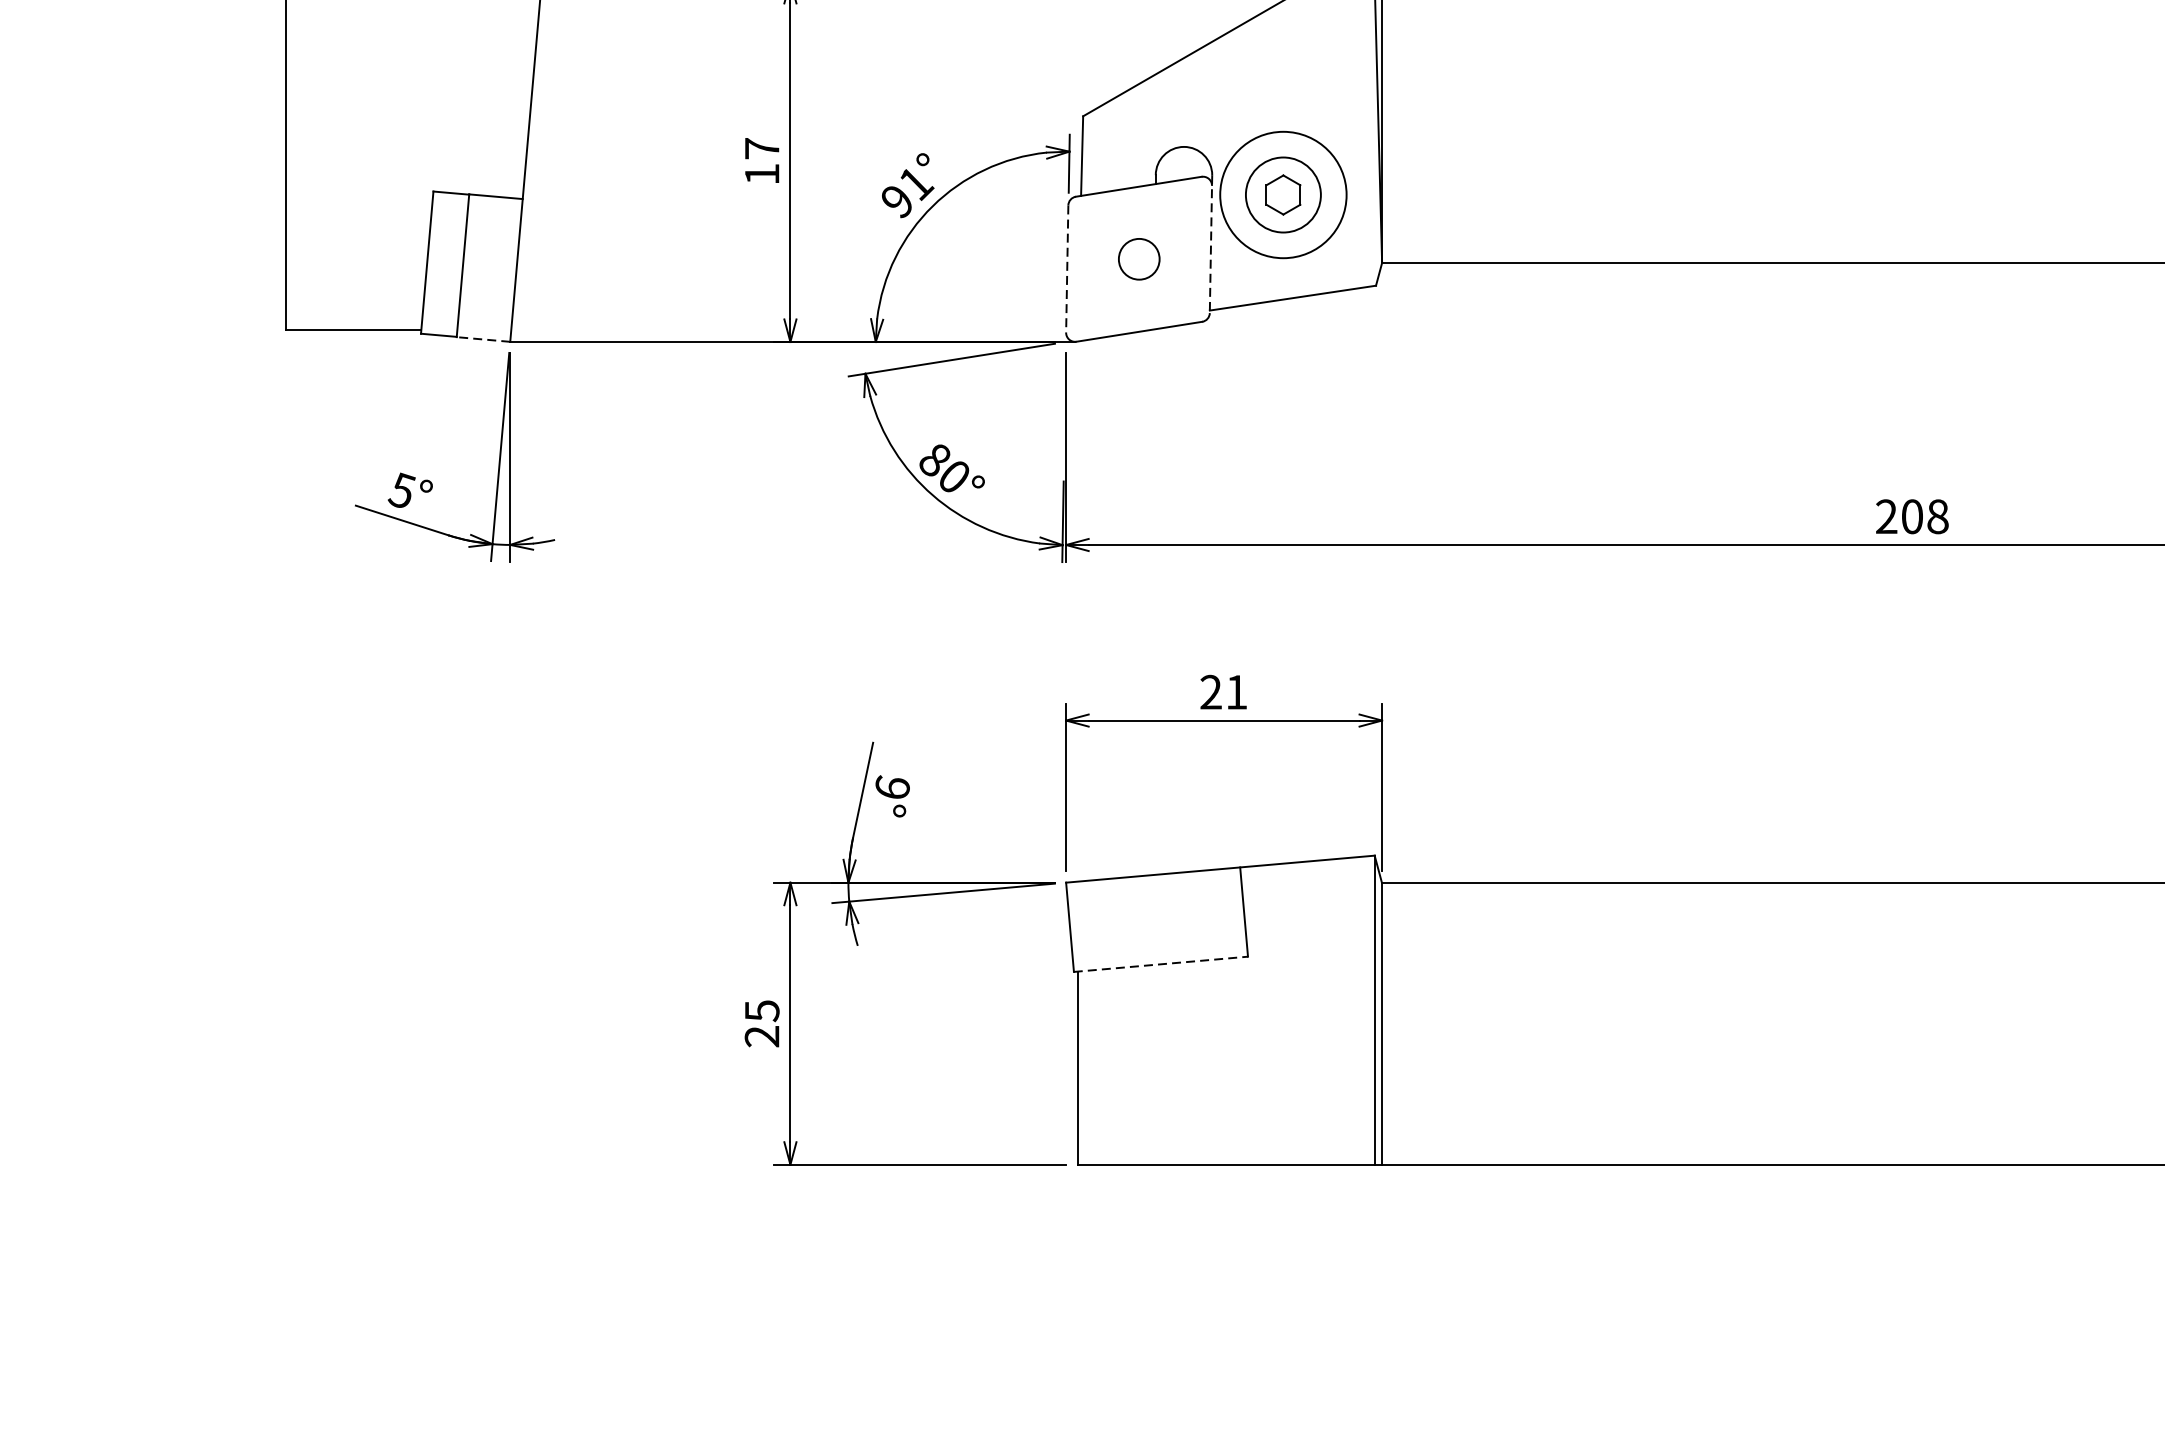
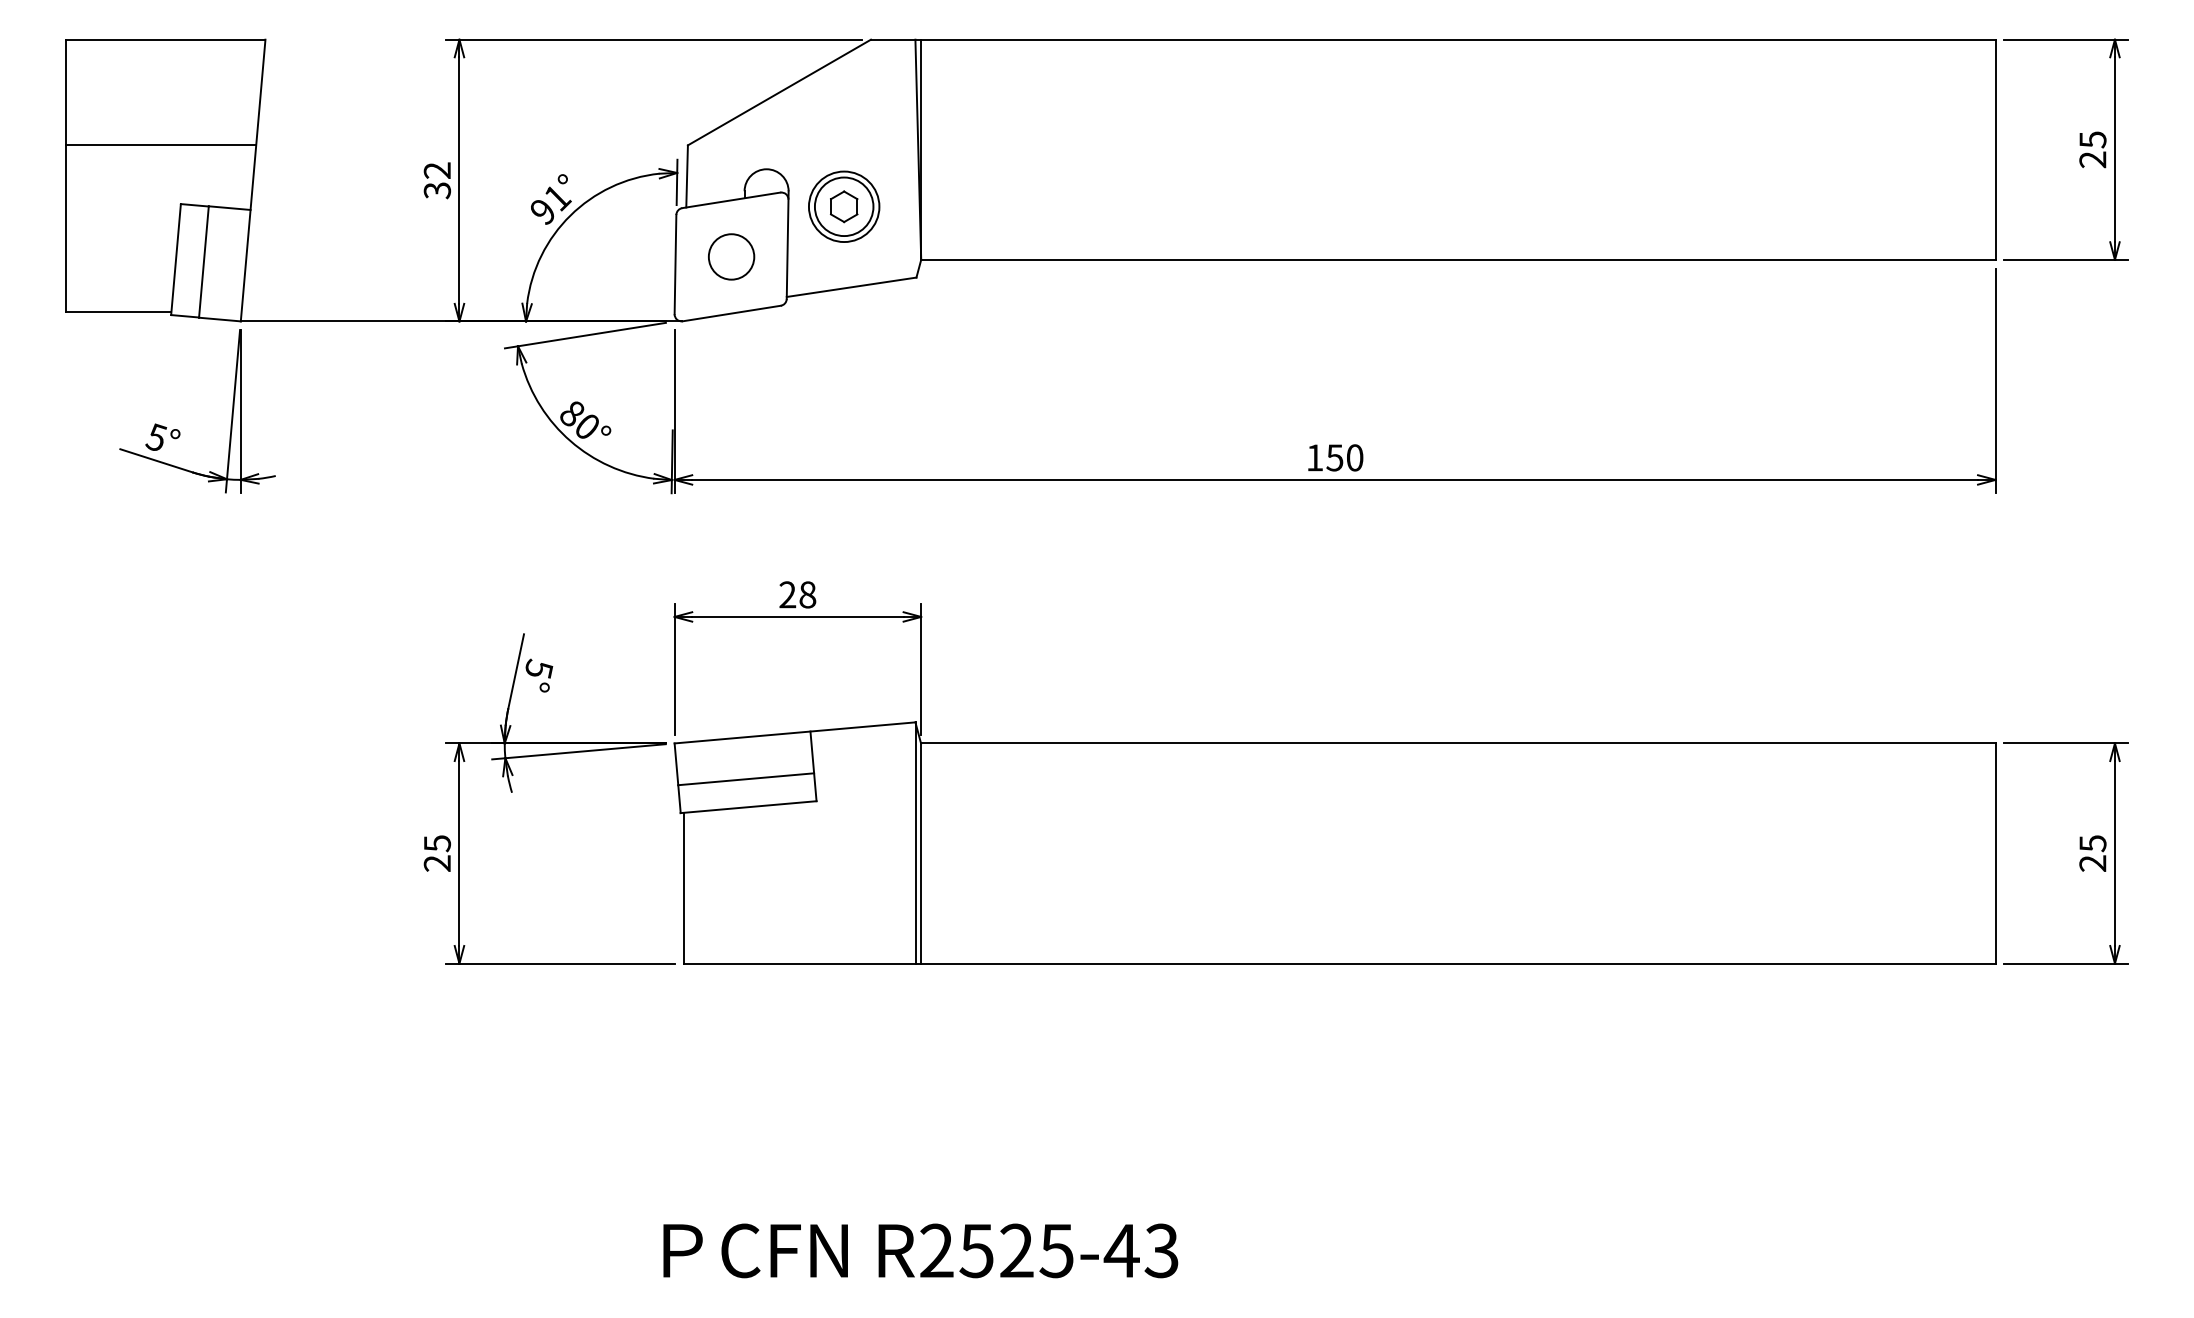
line: (407, 116) -> (160, 145), added
text: (762, 161) -> (437, 180), 17 -> 32
circle: (1282, 194) -> (843, 206), size x0.71
line: (1210, 244) -> (787, 245), dashed -> solid
circle: (1139, 258) -> (731, 256), size x1.43
line: (1067, 268) -> (675, 264), dashed -> solid
line: (482, 339) -> (219, 319), dashed -> solid
text: (1911, 516) -> (1334, 457), 208 -> 150
text: (1236, 691) -> (807, 594), 21 -> 28
text: (892, 786) -> (539, 668), 9° -> 5°
line: (1158, 928) -> (746, 779), added
line: (1162, 964) -> (749, 807), dashed -> solid

